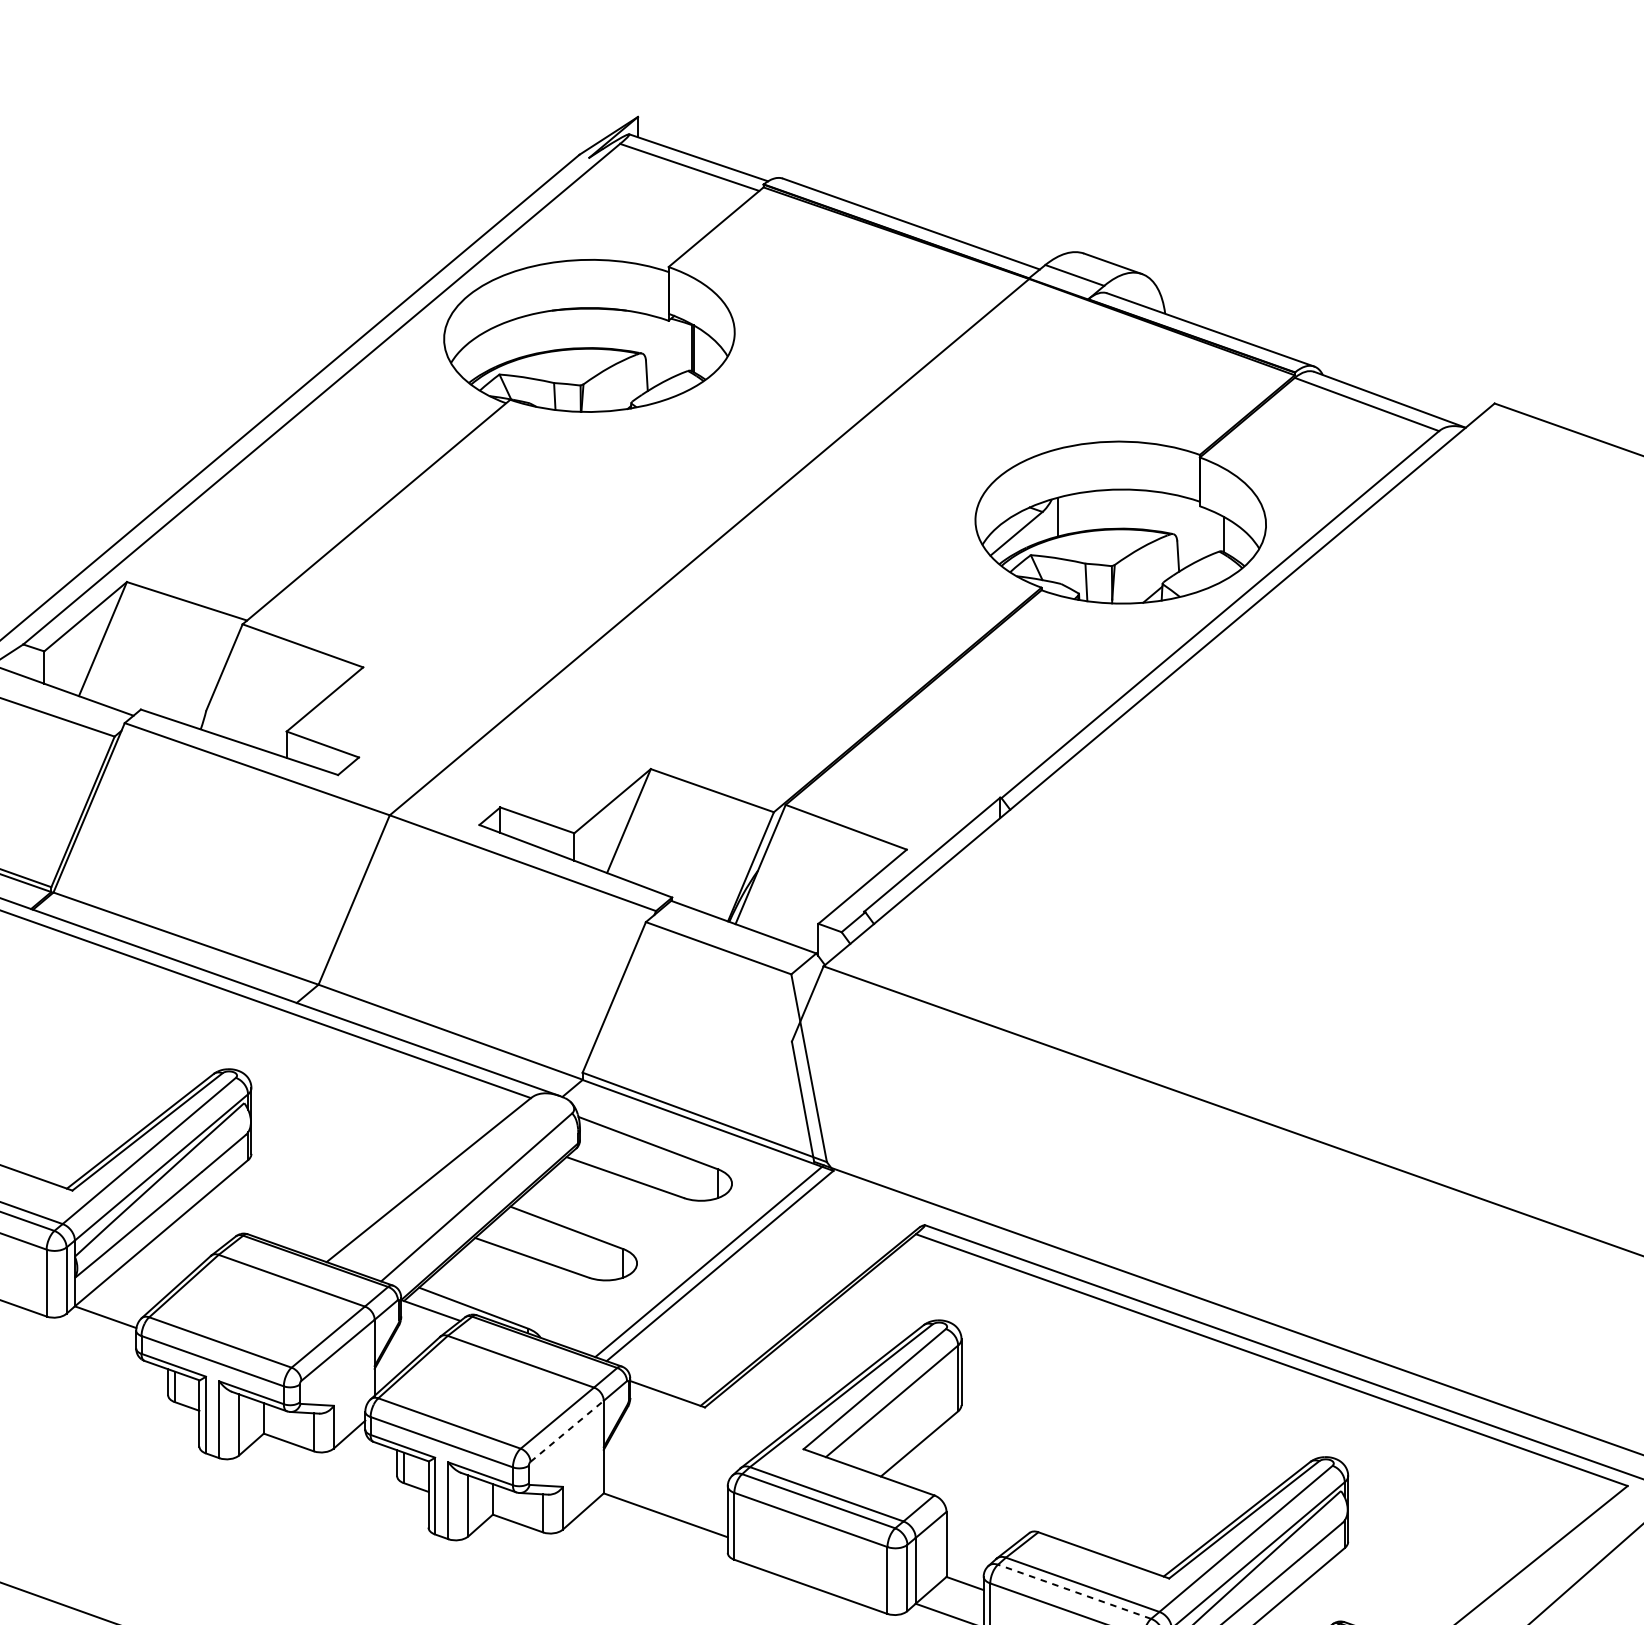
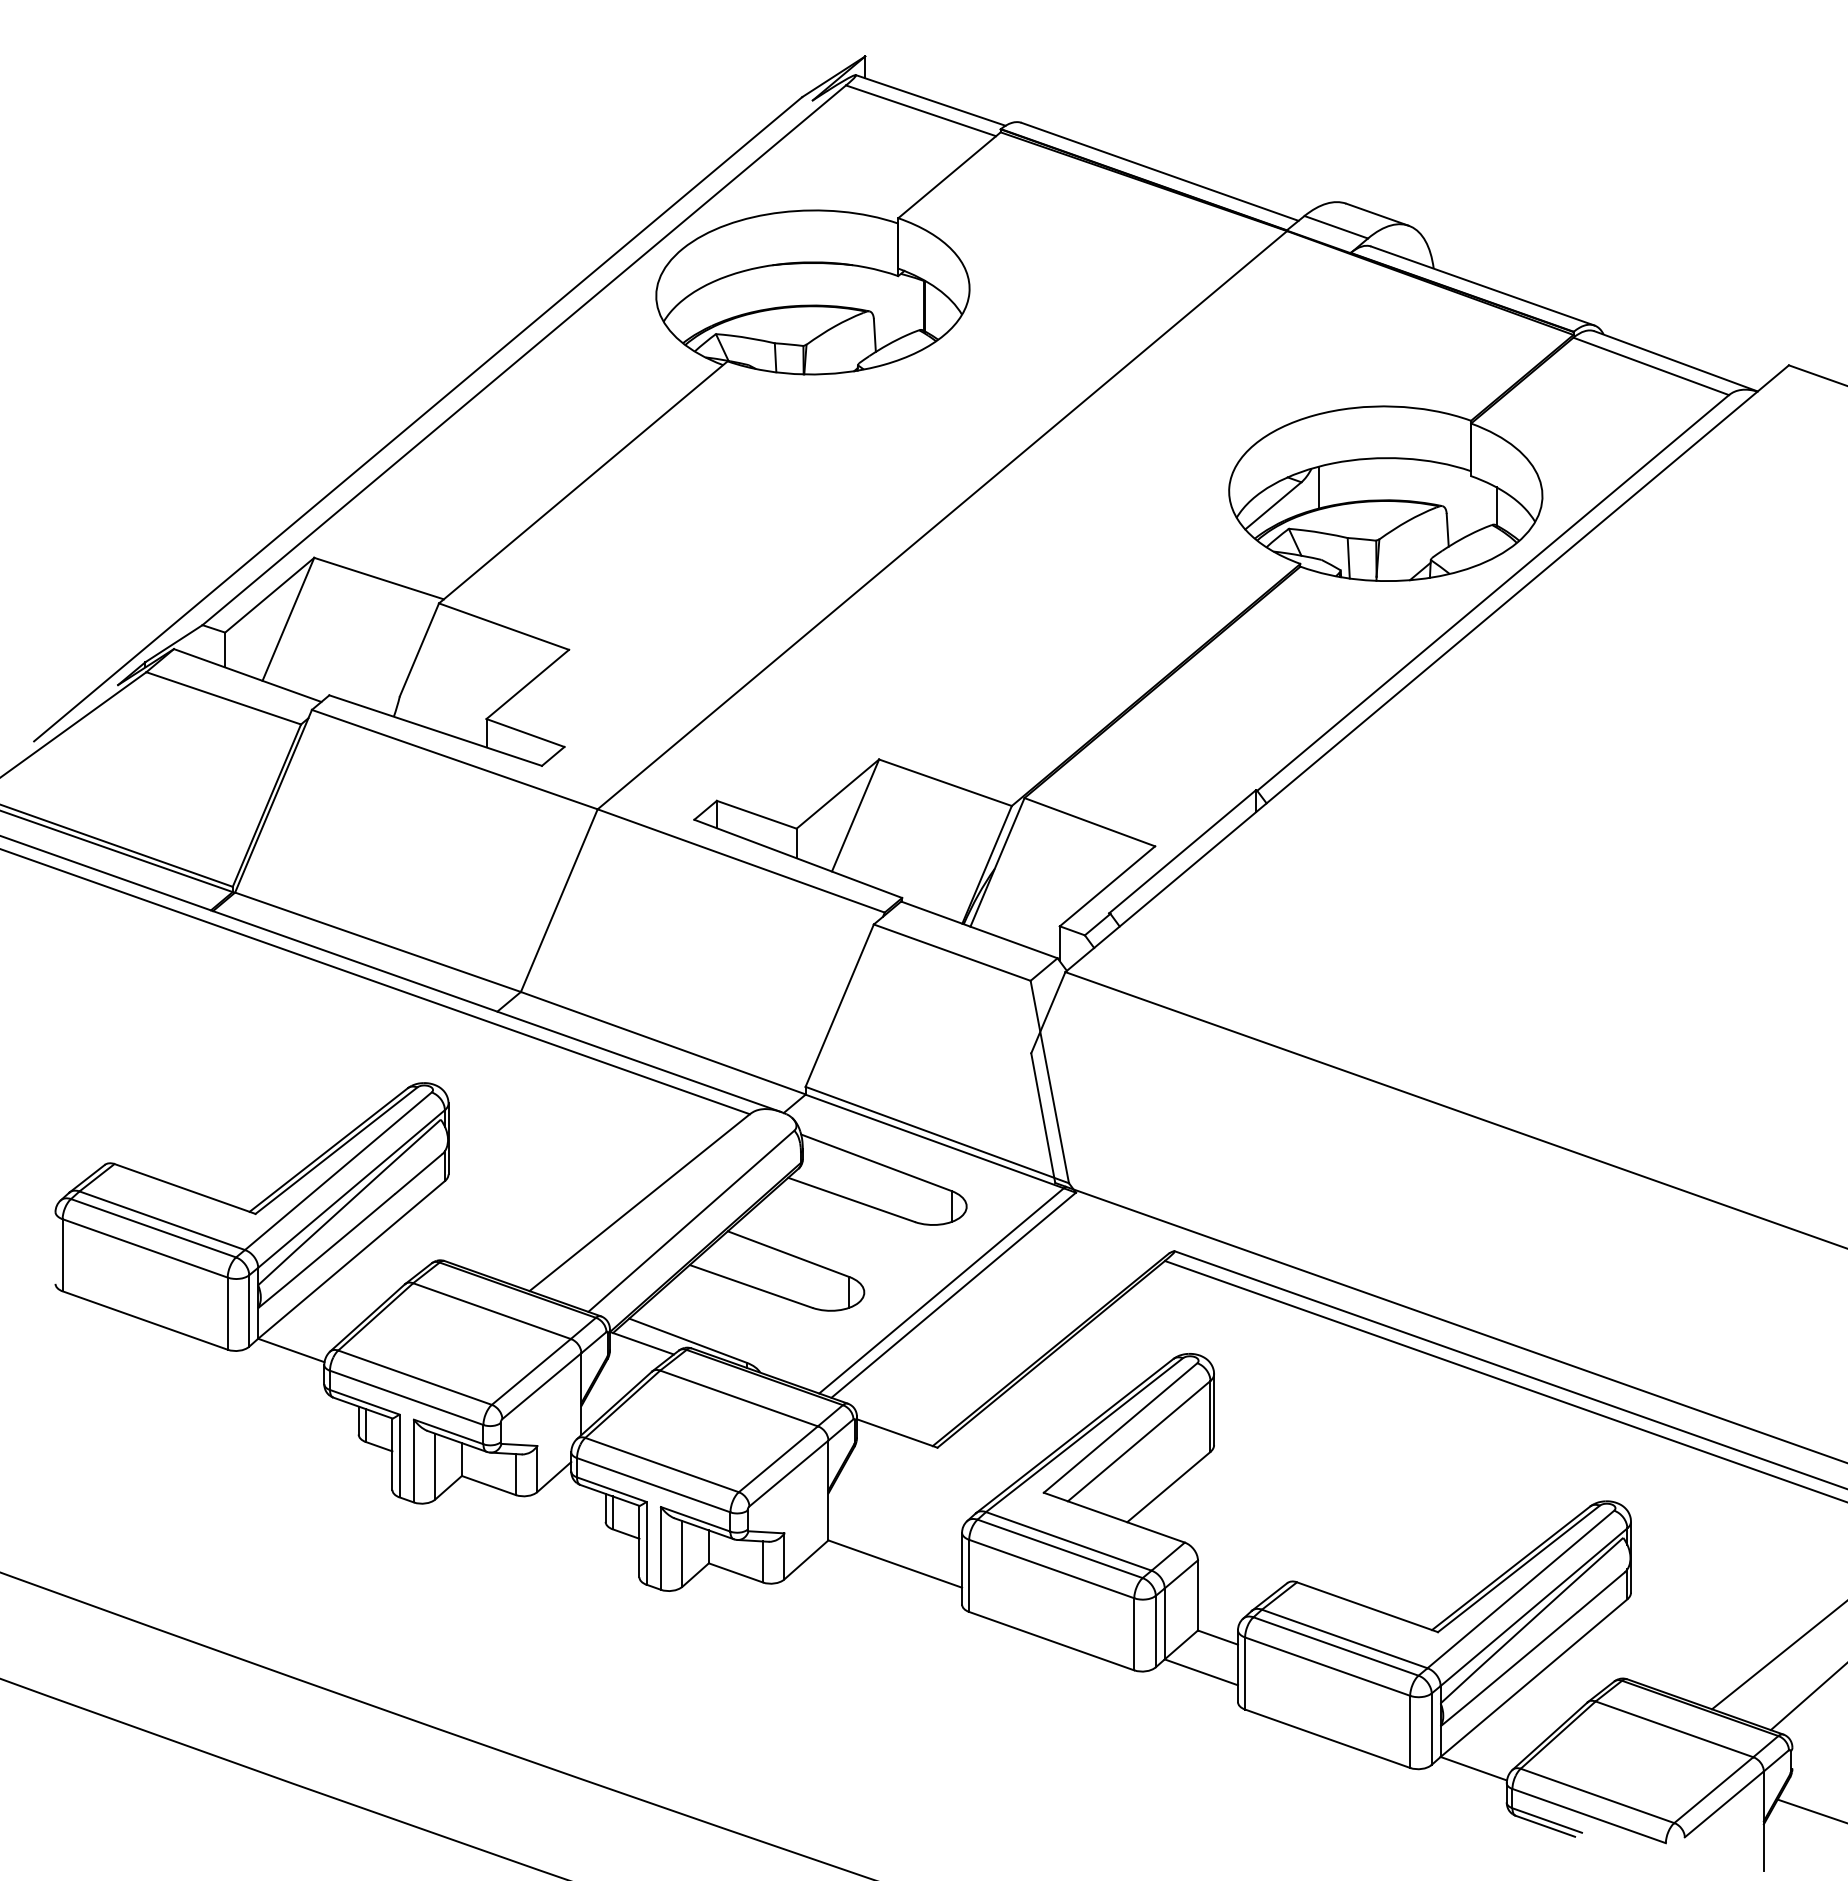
line: (567, 1431) -> (789, 1473), dashed -> solid
line: (1075, 1591) -> (1336, 1646), dashed -> solid

